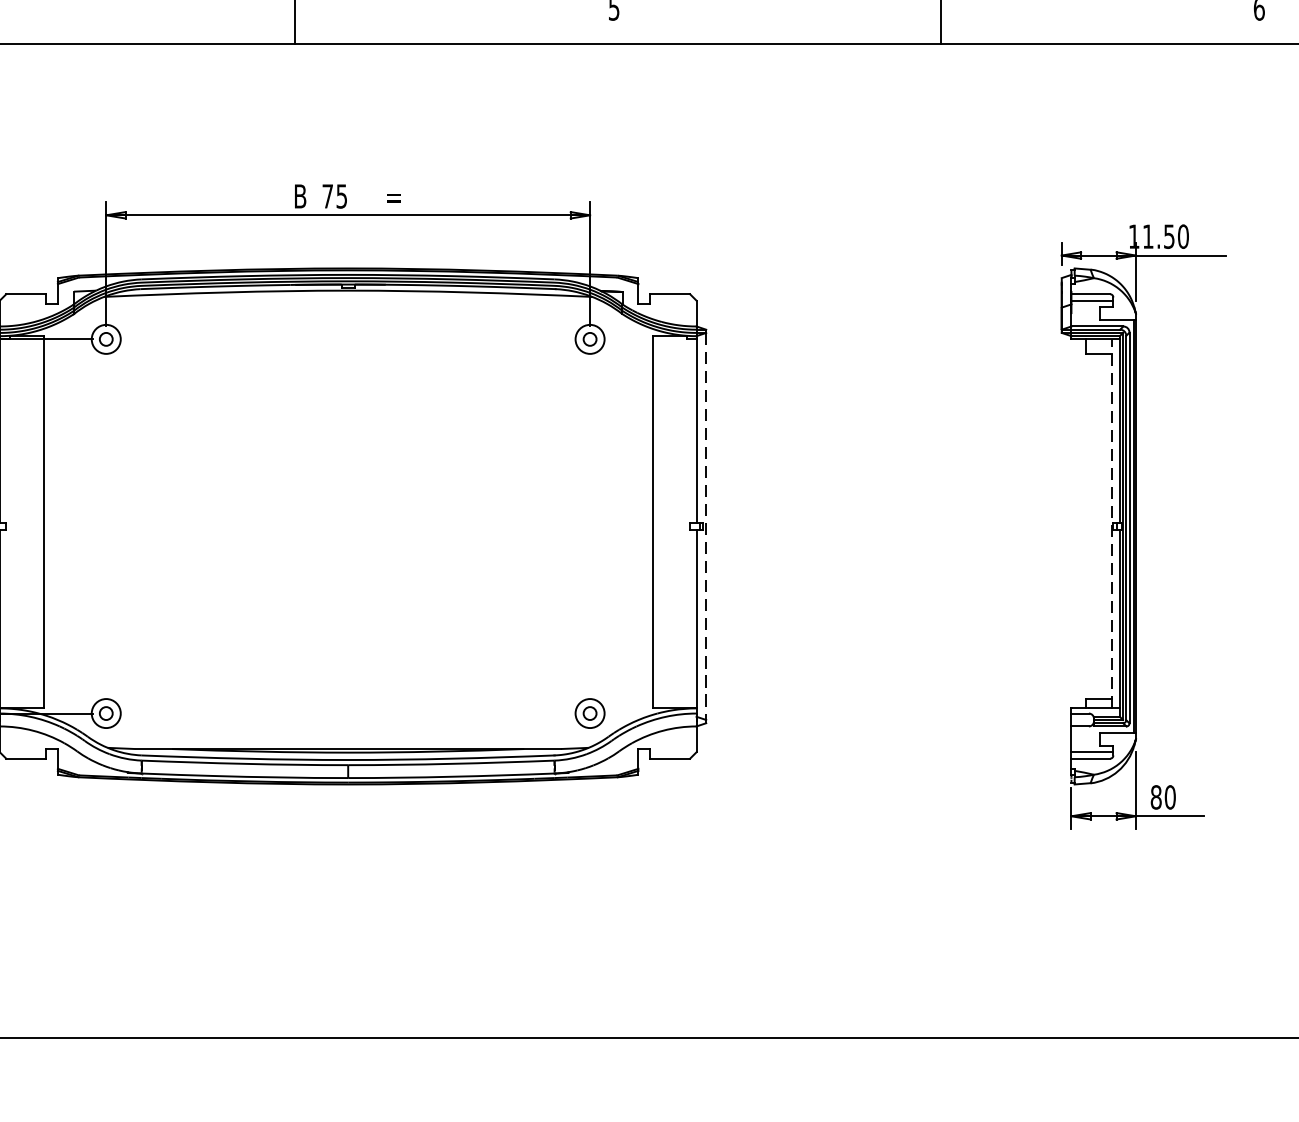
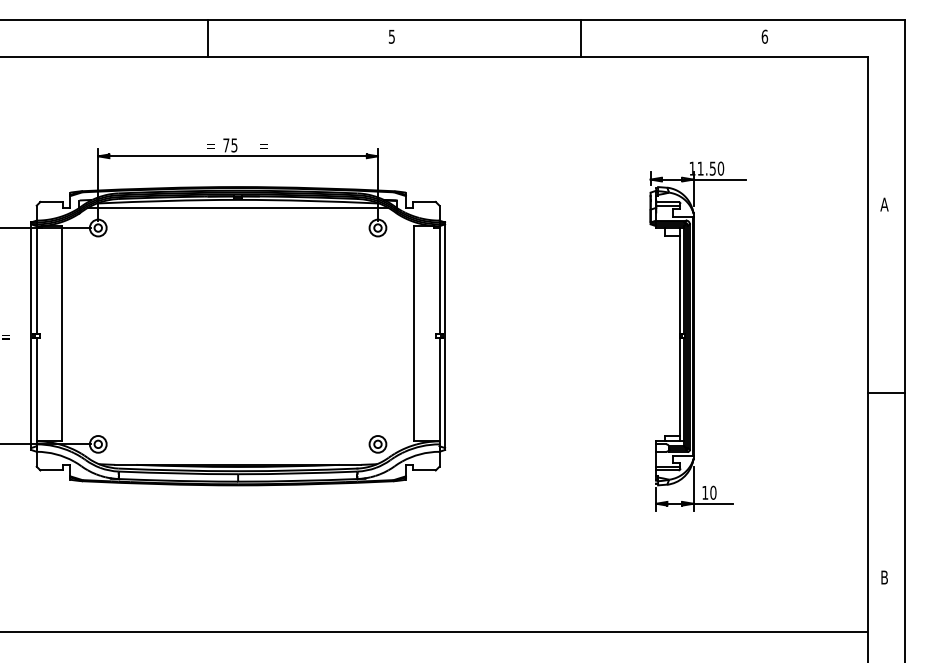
text: (300, 196) -> (210, 145), B -> =
line: (347, 303) -> (237, 207), added
line: (1111, 523) -> (679, 334), dashed -> solid
line: (706, 526) -> (445, 336), dashed -> solid
text: (1156, 796) -> (705, 492), 80 -> 10

